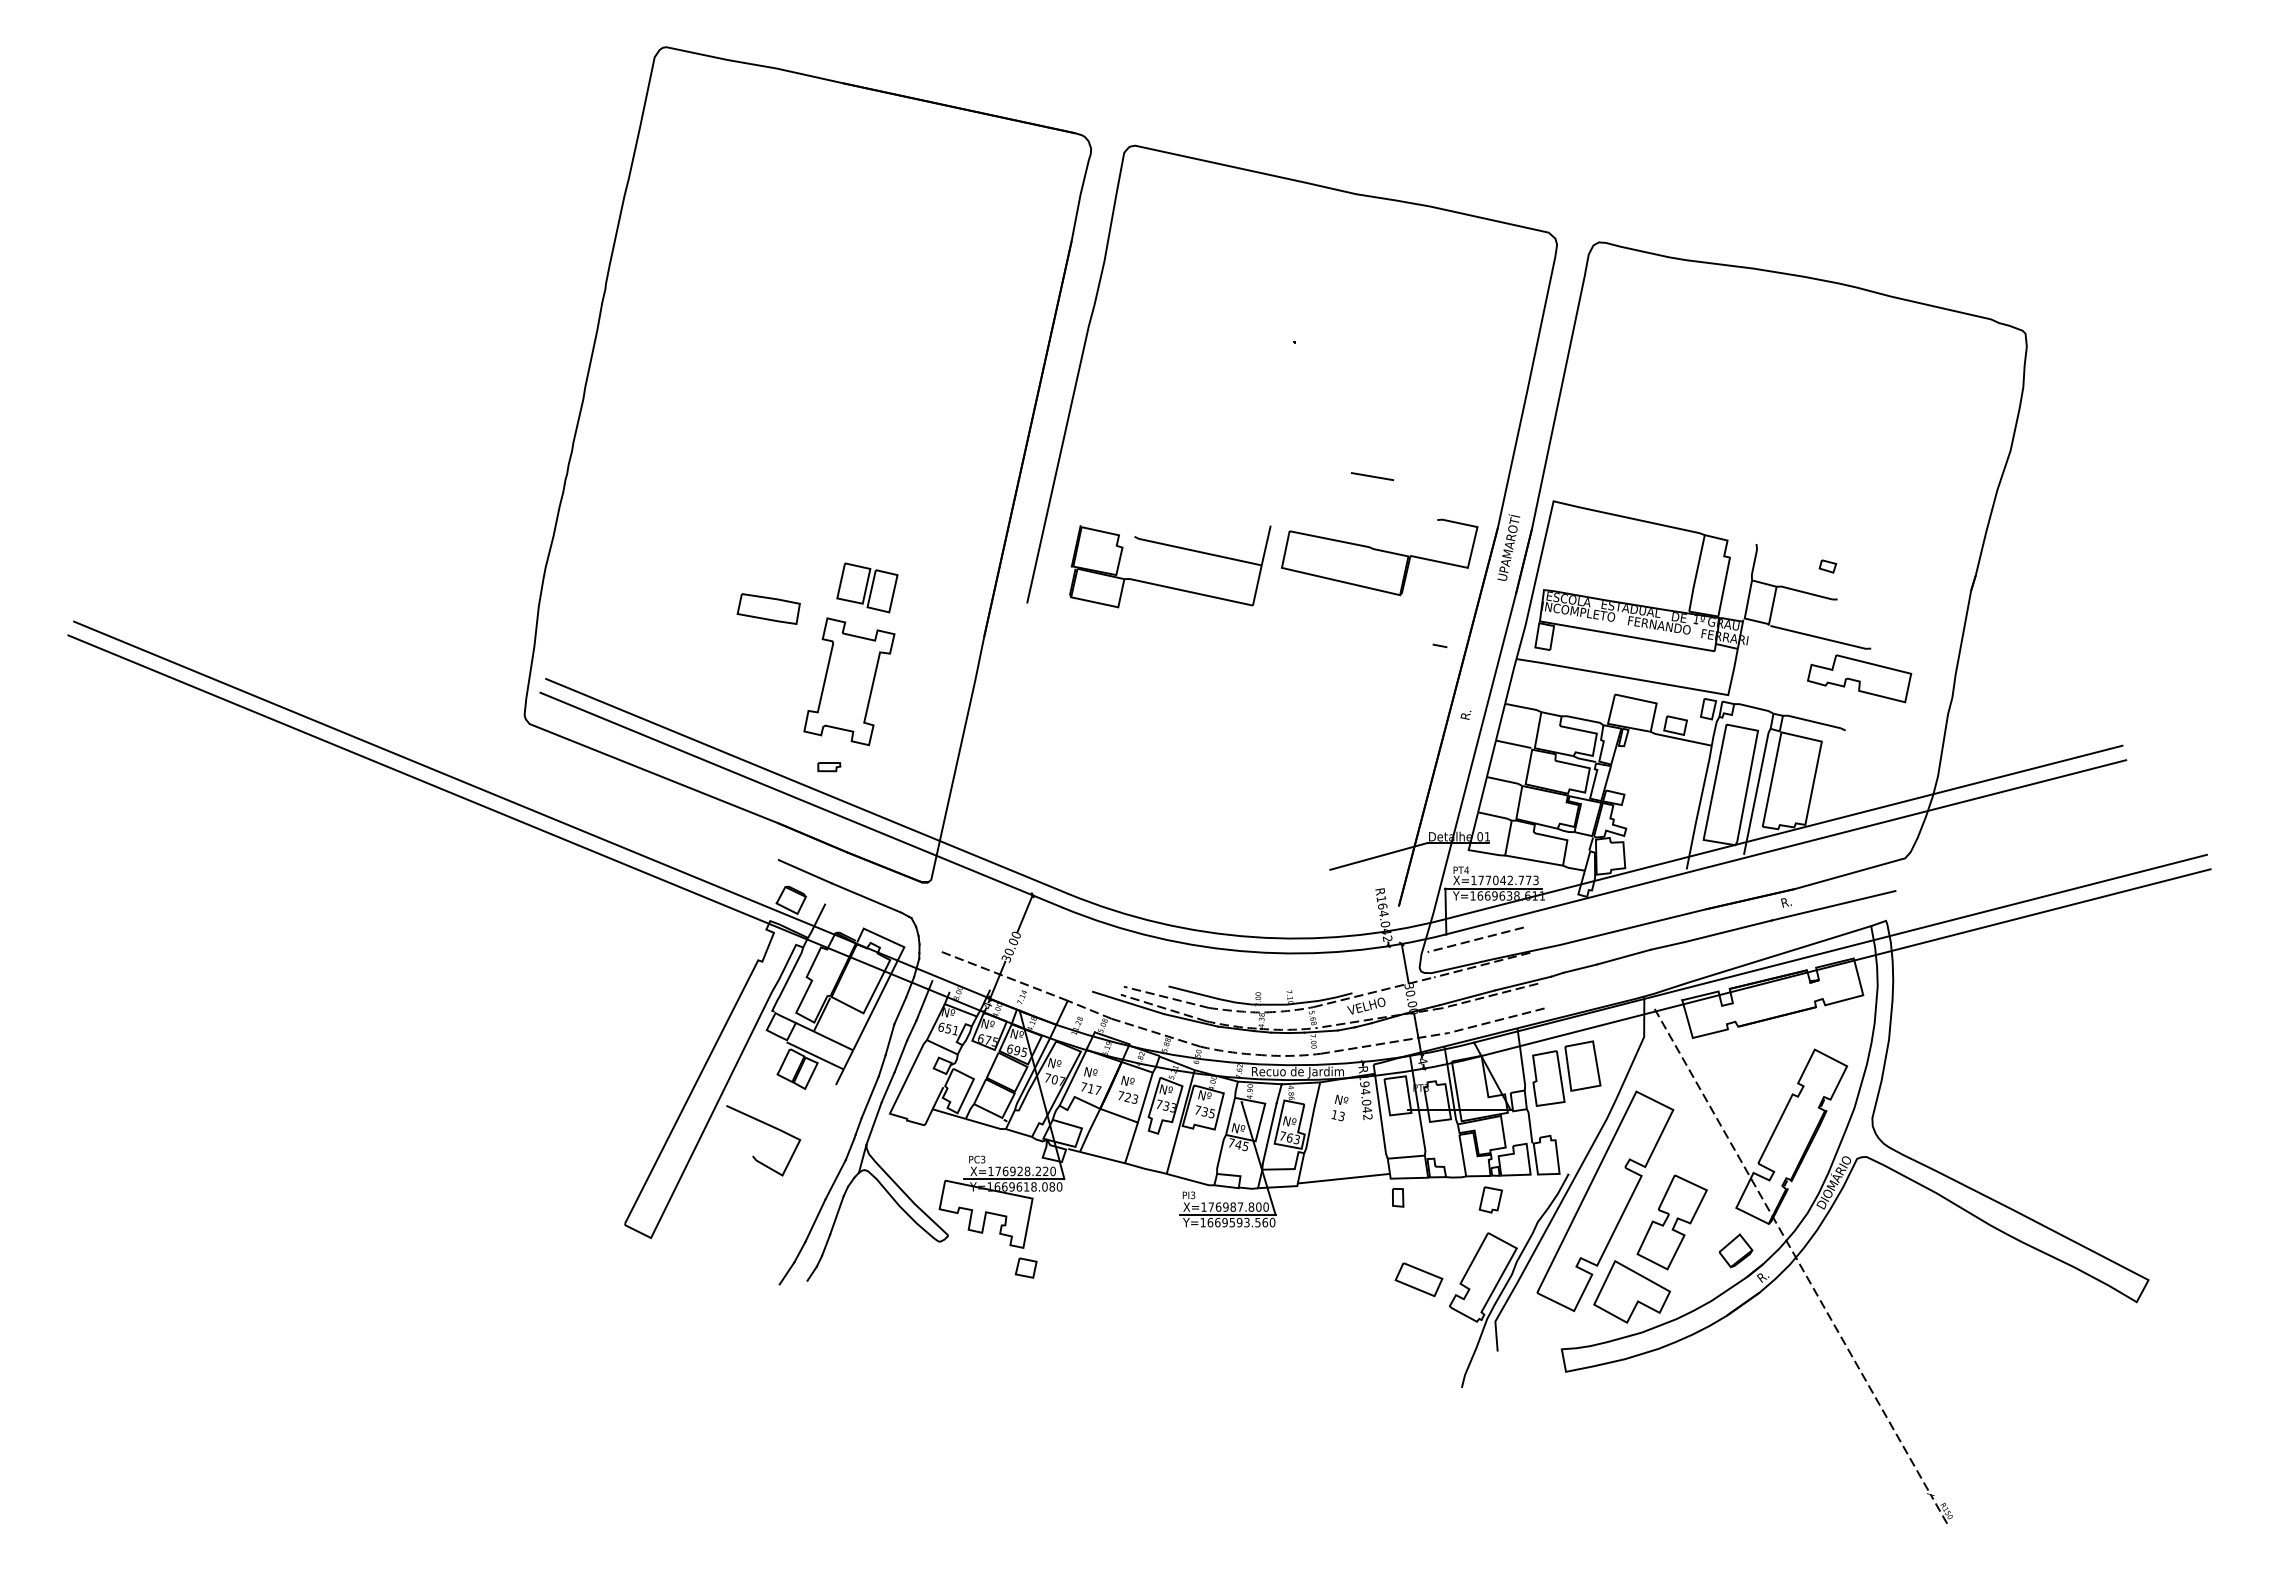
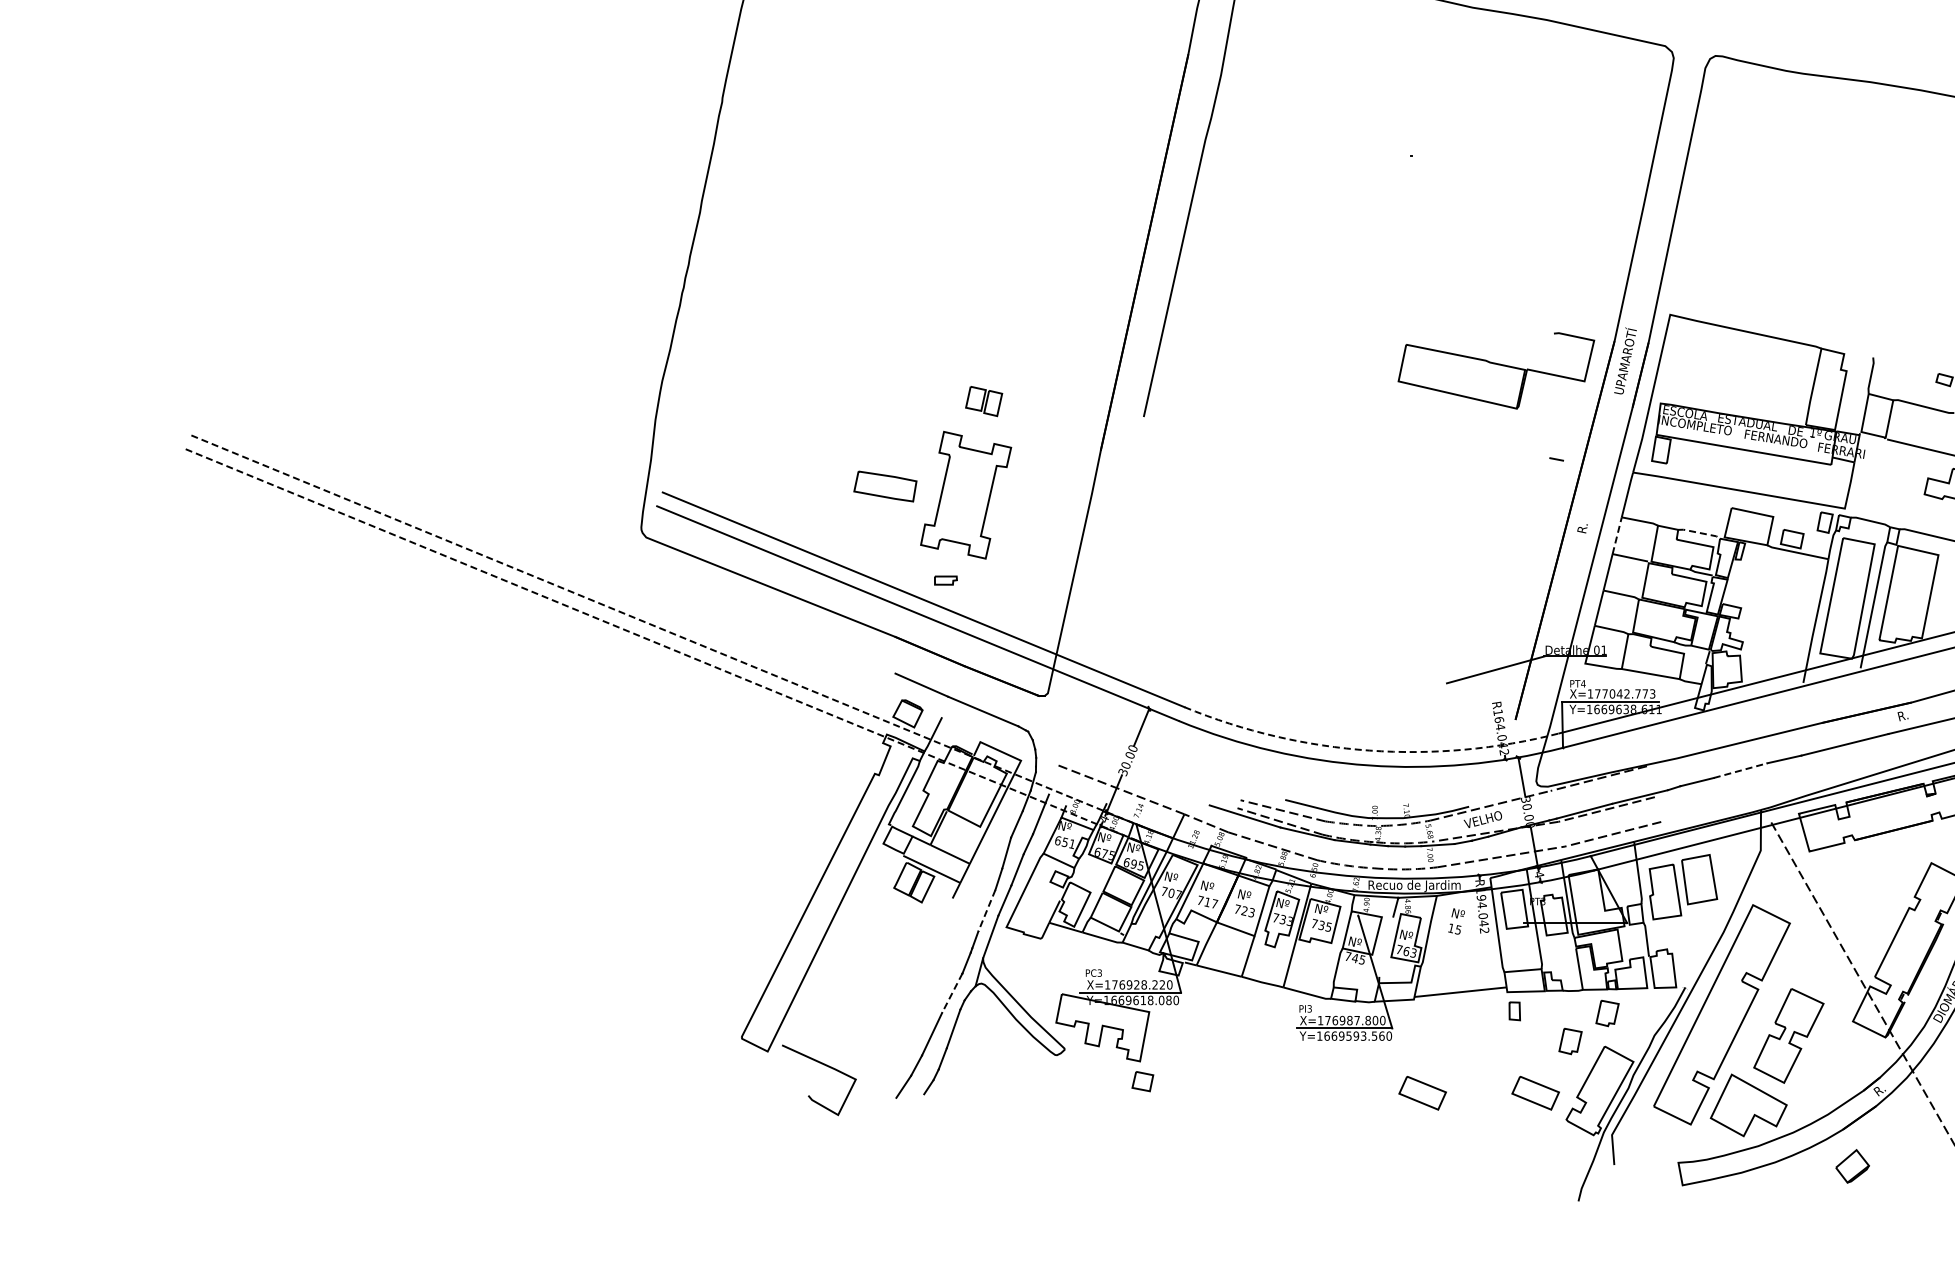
line: (1372, 476) -> (1489, 290), removed
part: (1173, 547) -> (1290, 361), removed
part: (867, 587) -> (984, 401), size x0.6
part: (768, 608) -> (885, 486), moved
line: (1583, 719) -> (1700, 533), solid -> dashed
line: (1500, 722) -> (1617, 536), solid -> dashed
line: (550, 817) -> (667, 631), solid -> dashed
line: (544, 831) -> (661, 645), solid -> dashed
arc: (1253, 937) -> (1370, 751), solid -> dashed
line: (1475, 939) -> (1592, 753), removed
line: (1623, 957) -> (1740, 771), solid -> dashed
line: (870, 1097) -> (987, 911), solid -> dashed
text: (1341, 1115) -> (1458, 929), 13 -> 15
curve: (769, 1126) -> (825, 1066), moved
line: (1269, 1133) -> (1386, 947), removed
line: (835, 1180) -> (952, 994), solid -> dashed
part: (1453, 1227) -> (1570, 1041), added
part: (1735, 1250) -> (1852, 1166), moved
part: (1305, 1279) -> (1422, 1093), added

